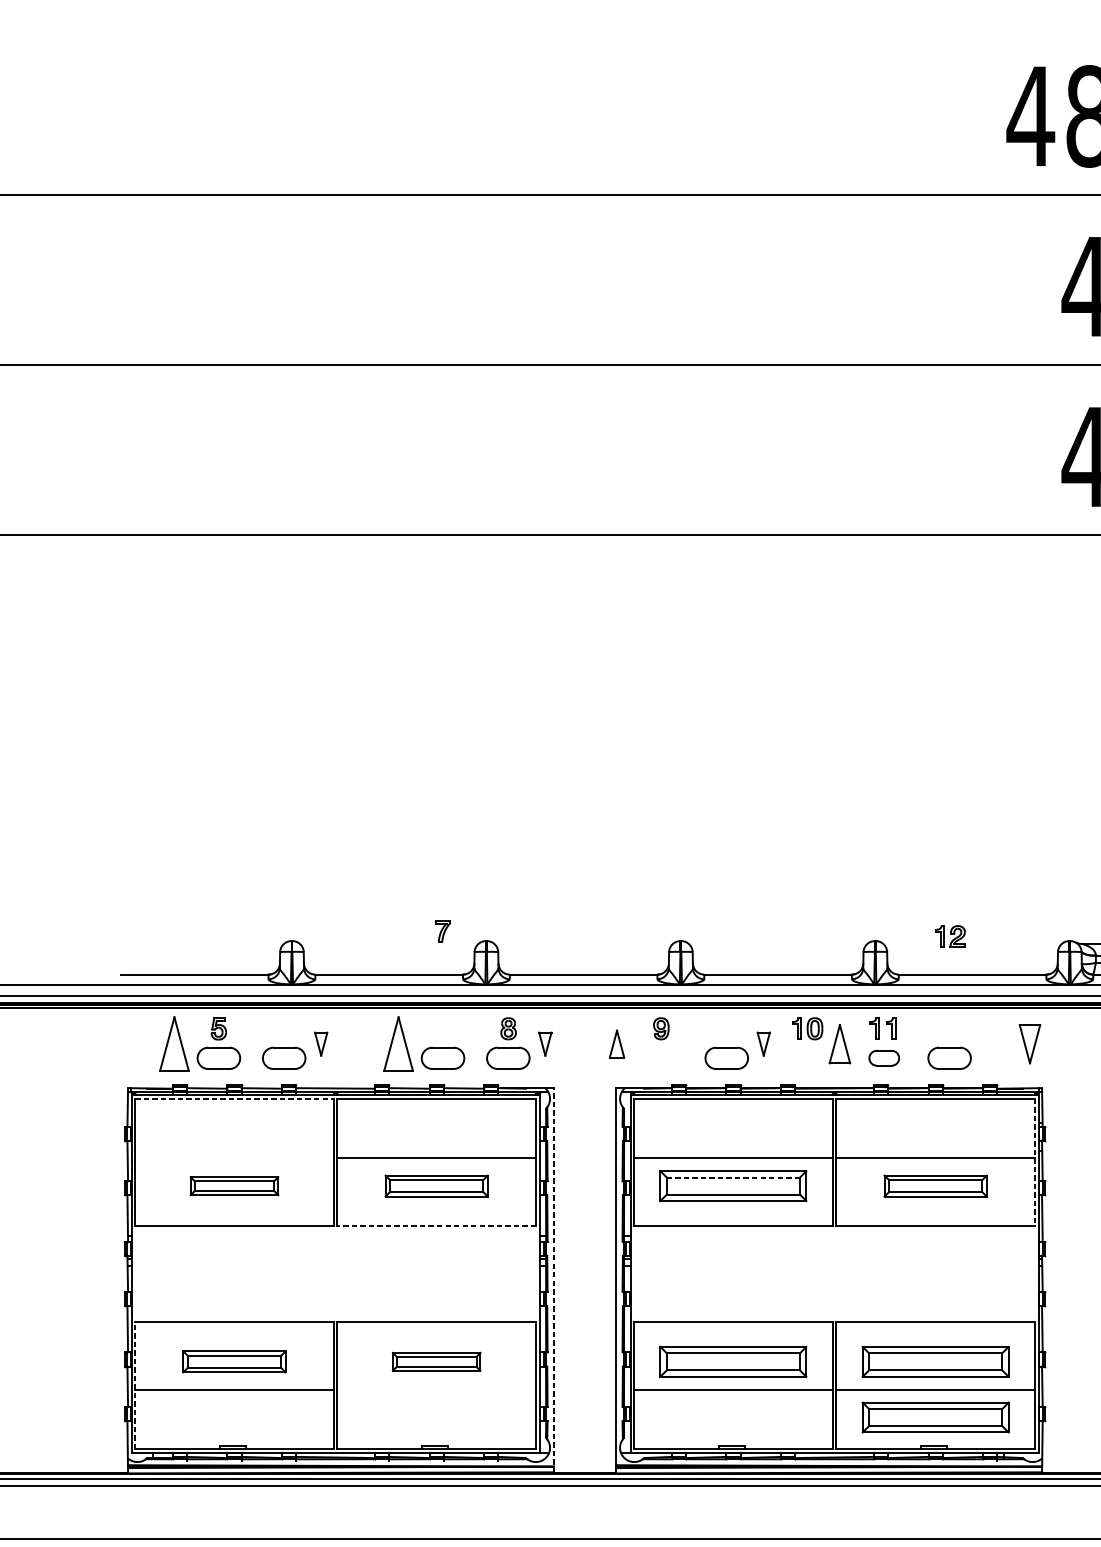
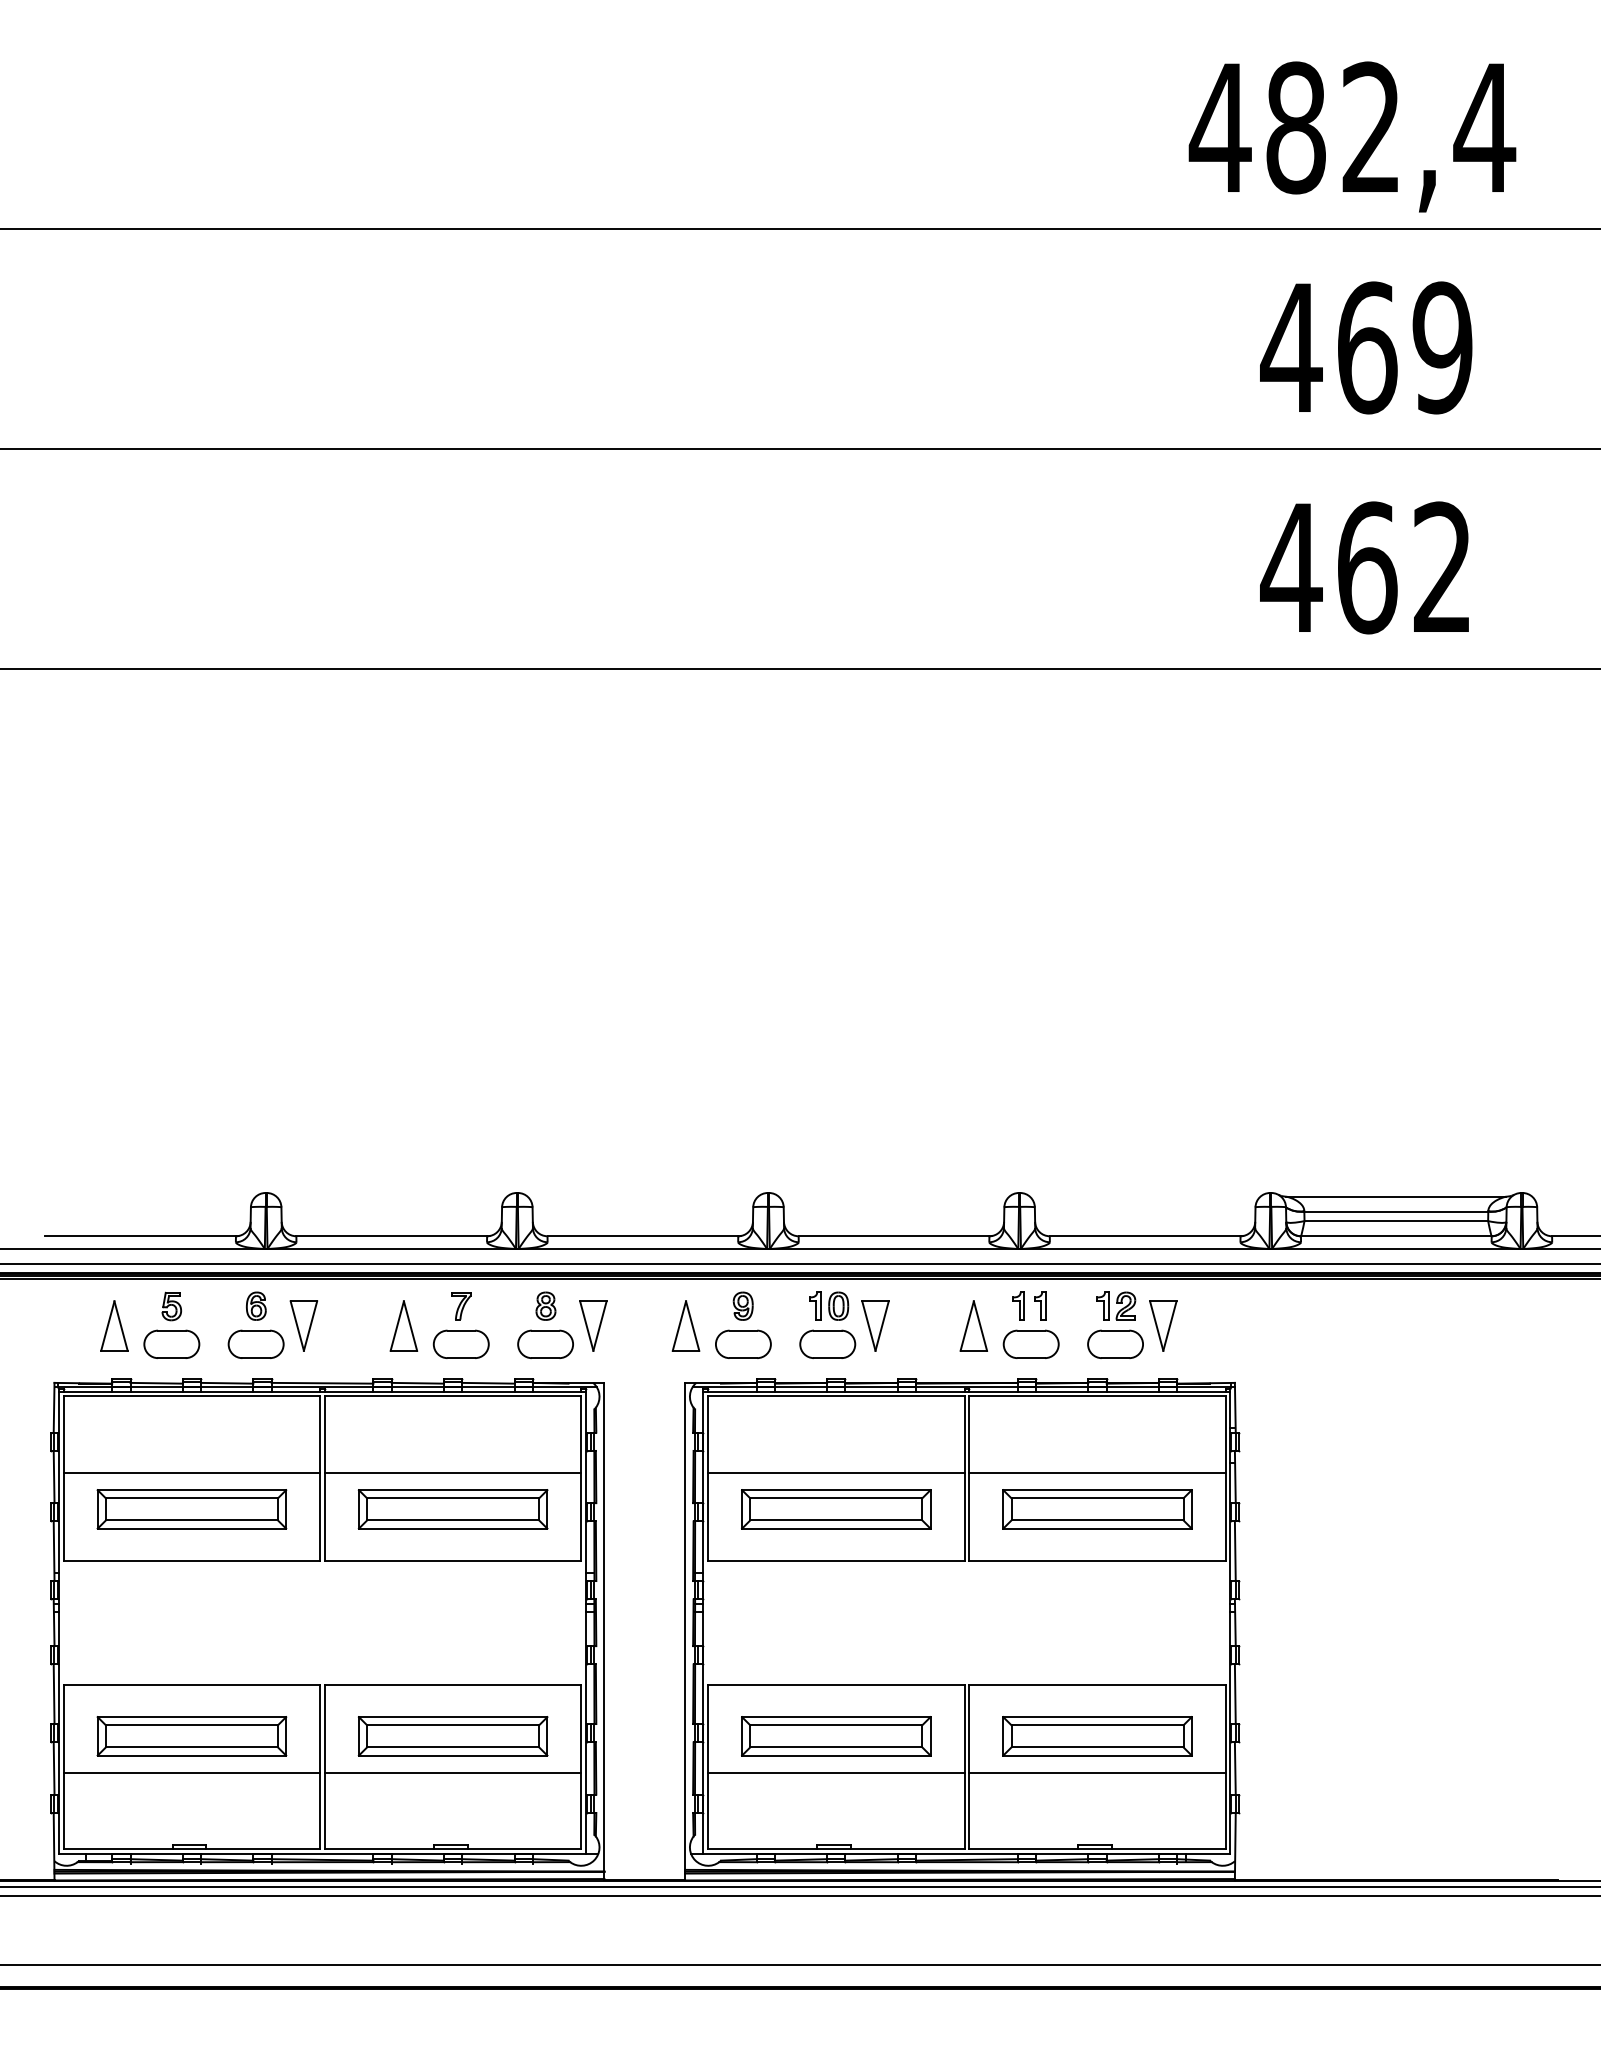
part: (443, 931) -> (461, 1306), moved
part: (950, 936) -> (1116, 1305), moved
part: (284, 1028) -> (256, 1305), added
part: (807, 1028) -> (829, 1305), moved
part: (174, 1043) -> (114, 1325), size x0.71
part: (320, 1043) -> (303, 1325), size x1.67
part: (398, 1043) -> (403, 1325), size x0.71
part: (545, 1043) -> (593, 1325), size x1.67
part: (616, 1043) -> (685, 1325), size x1.43
part: (763, 1043) -> (875, 1325), size x1.67
part: (1030, 1043) -> (1163, 1325), moved
part: (661, 1057) -> (743, 1343), added
part: (883, 1057) -> (1030, 1343), size x1.43
line: (234, 1098) -> (192, 1396), dashed -> solid
line: (234, 1158) -> (191, 1473), added
line: (1034, 1162) -> (1225, 1479), dashed -> solid
line: (733, 1177) -> (836, 1498), dashed -> solid
part: (234, 1186) -> (191, 1509), size x1.67
part: (436, 1186) -> (452, 1509), size x1.43
part: (935, 1186) -> (1097, 1509), size x1.43
line: (436, 1225) -> (452, 1560), dashed -> solid
line: (553, 1280) -> (604, 1631), dashed -> solid
part: (234, 1361) -> (191, 1736), size x1.43
part: (436, 1361) -> (452, 1736), size x1.67
line: (135, 1385) -> (63, 1766), dashed -> solid
line: (436, 1389) -> (452, 1772), added
part: (935, 1417) -> (1097, 1808), removed

